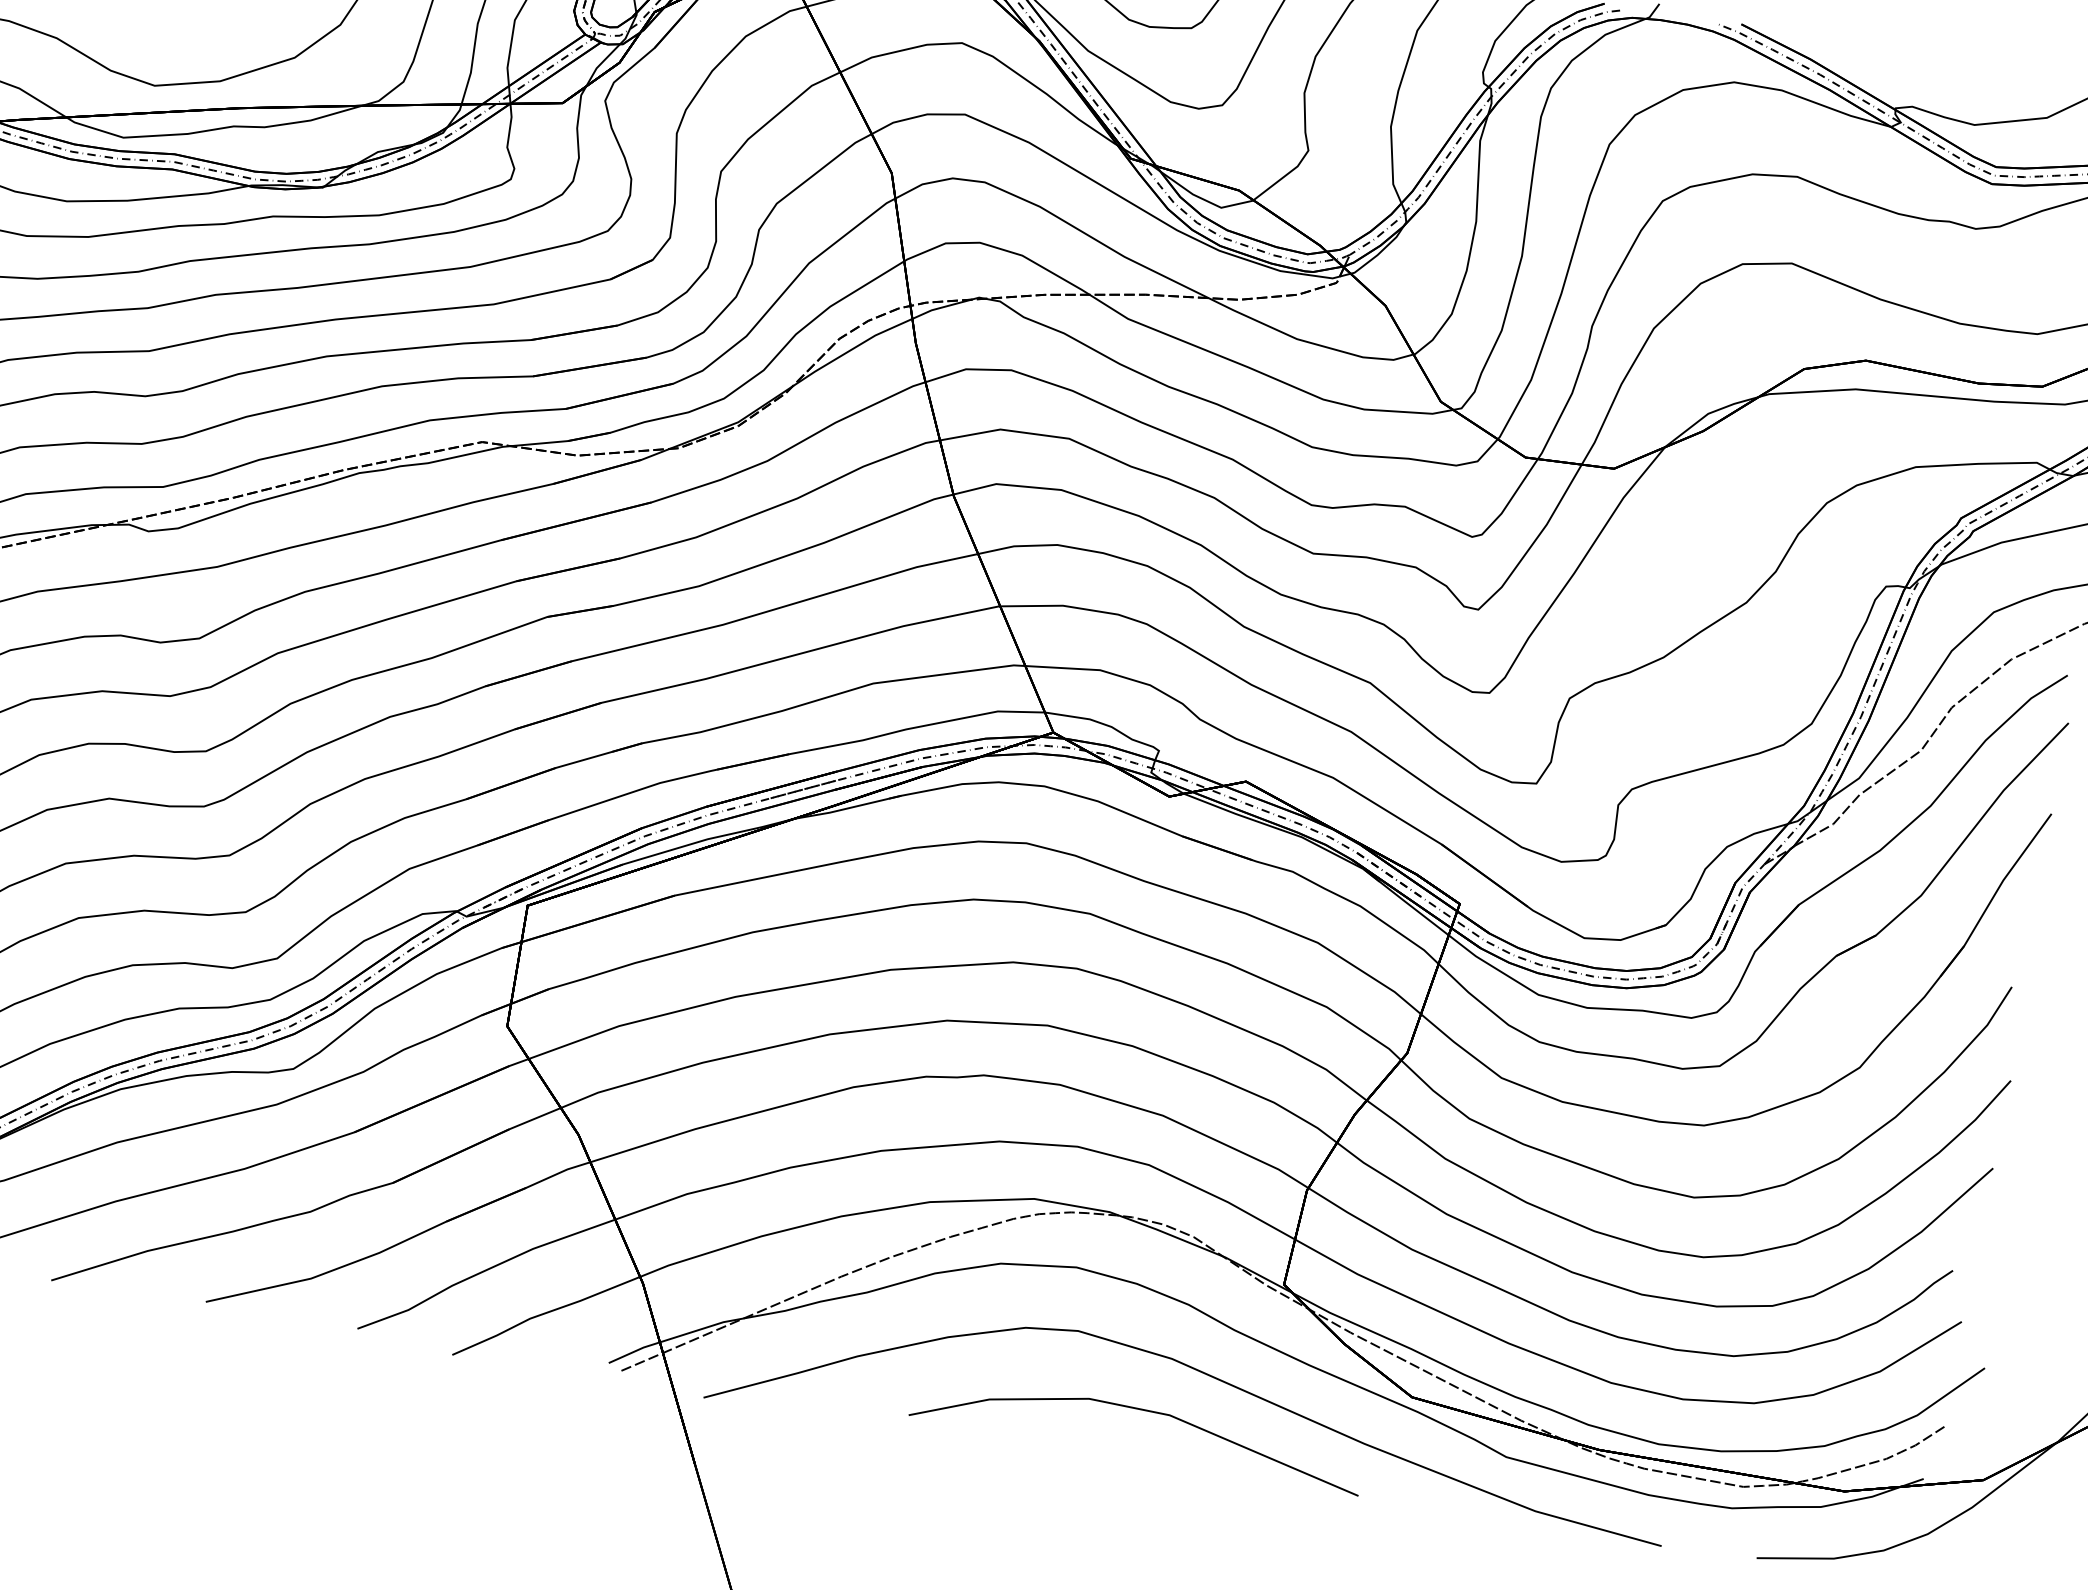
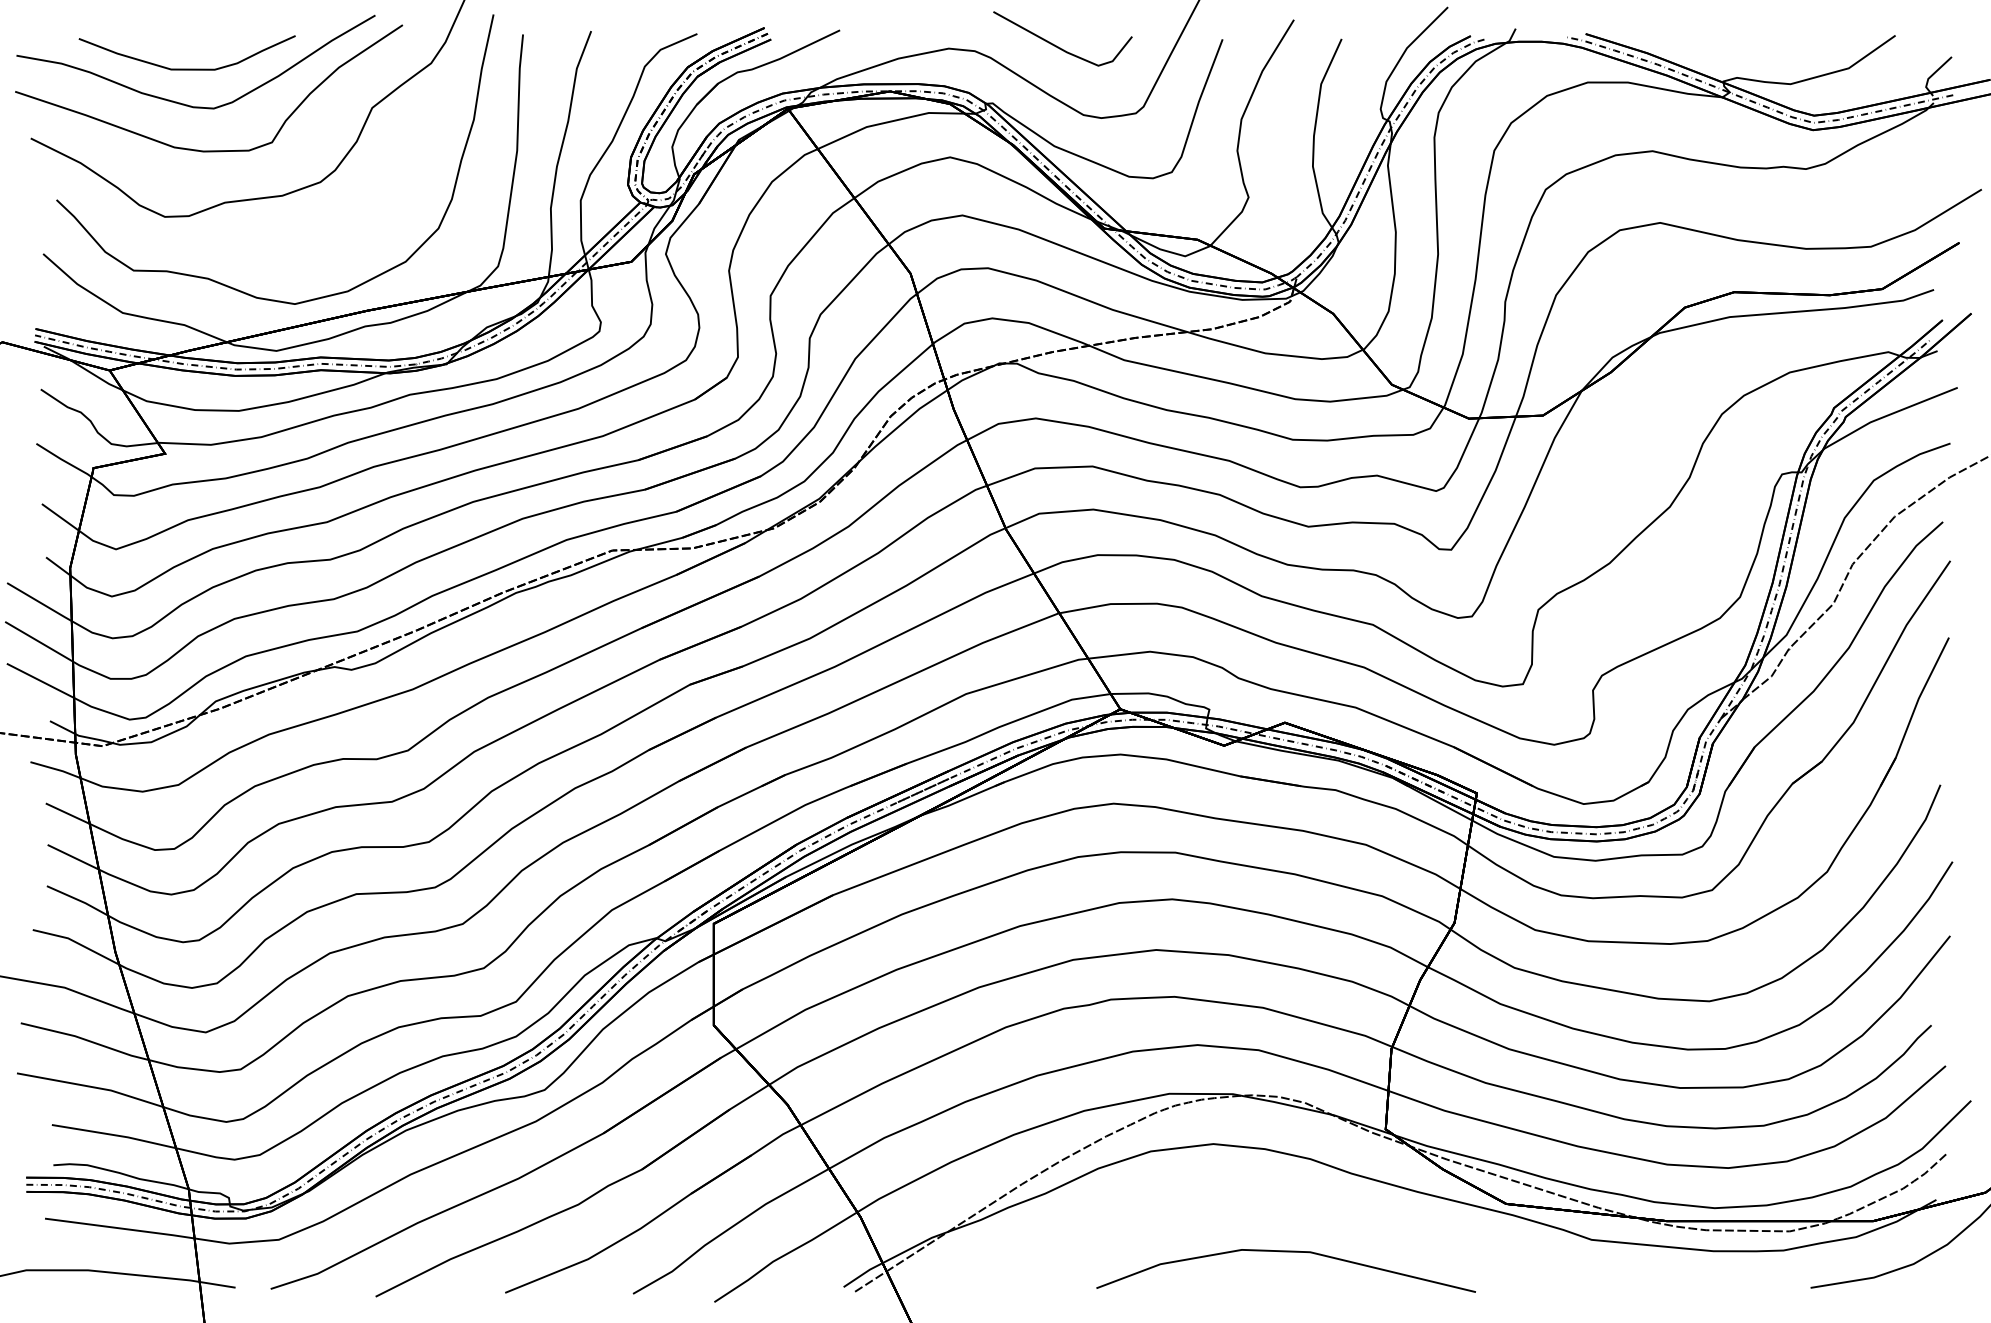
curve: (1209, 1377) -> (1337, 1215), removed

